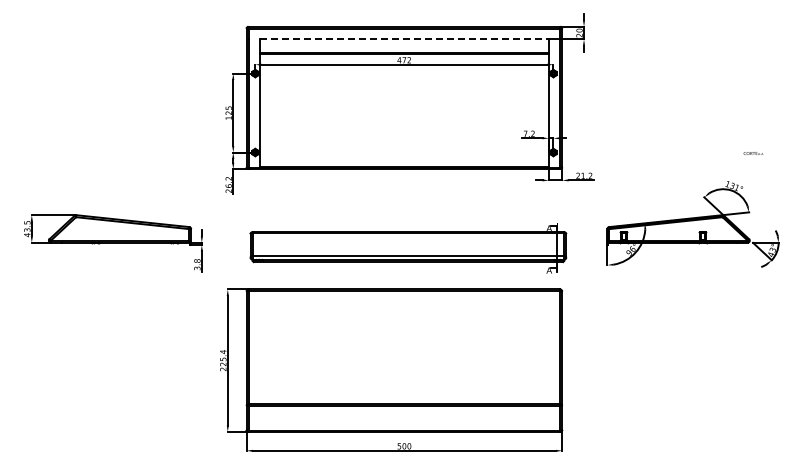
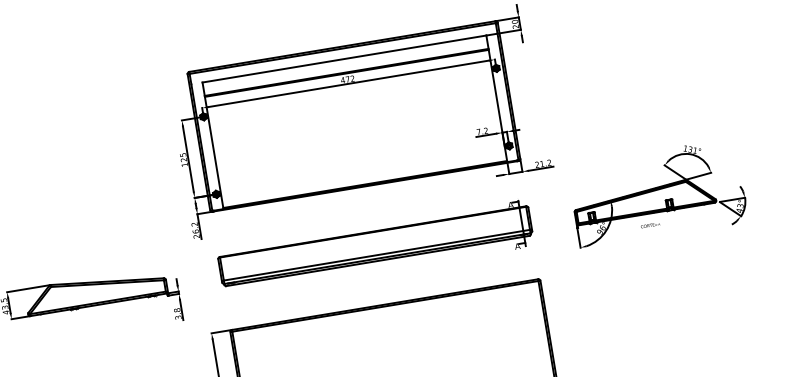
line: (404, 39) -> (344, 59), dashed -> solid
text: (752, 153) -> (649, 225), moved
part: (408, 248) -> (375, 247), moved

